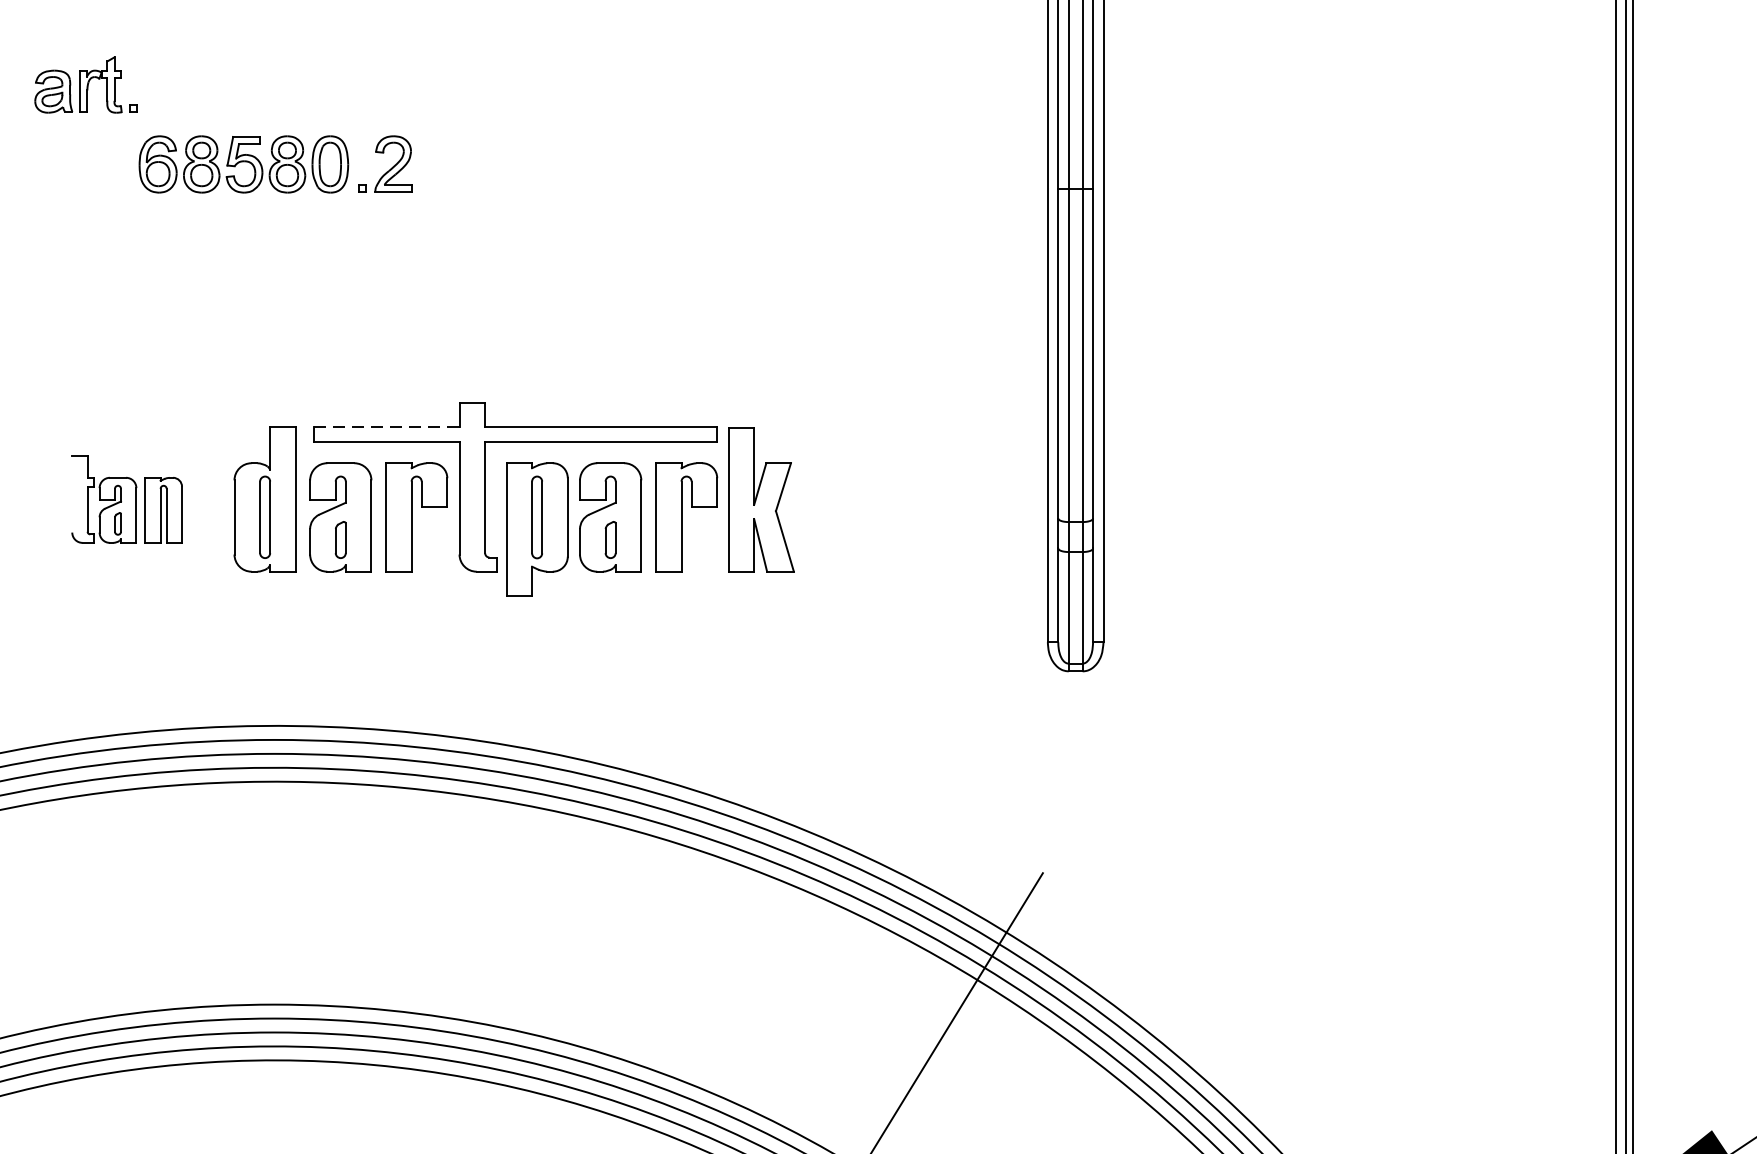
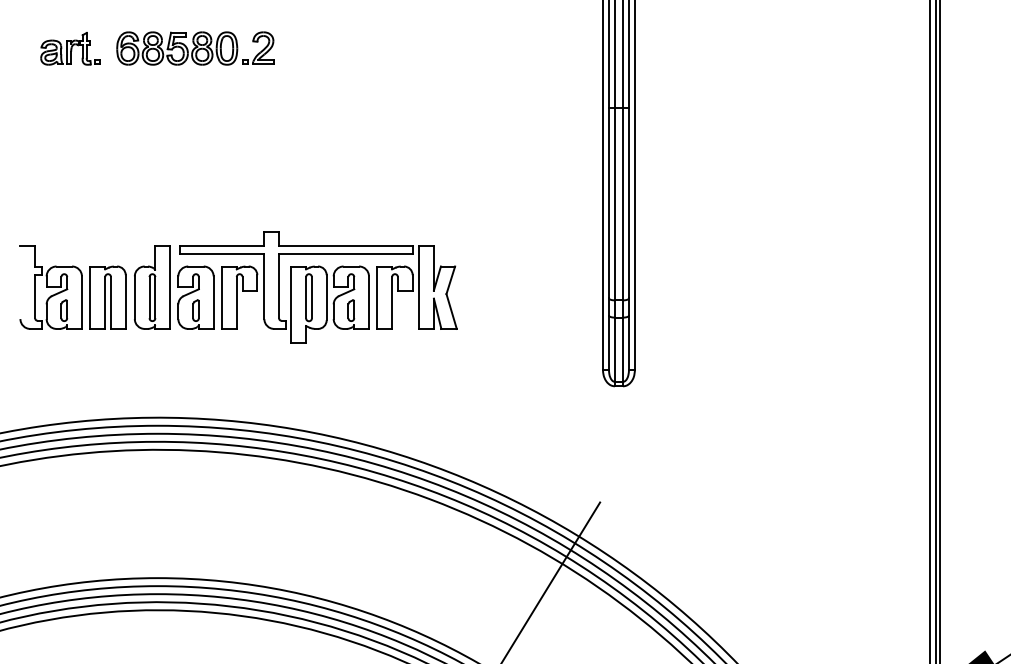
part: (86, 84) -> (70, 48), moved
part: (275, 164) -> (195, 48), moved
line: (385, 426) -> (221, 245), dashed -> solid
part: (126, 499) -> (72, 287), size x1.67

